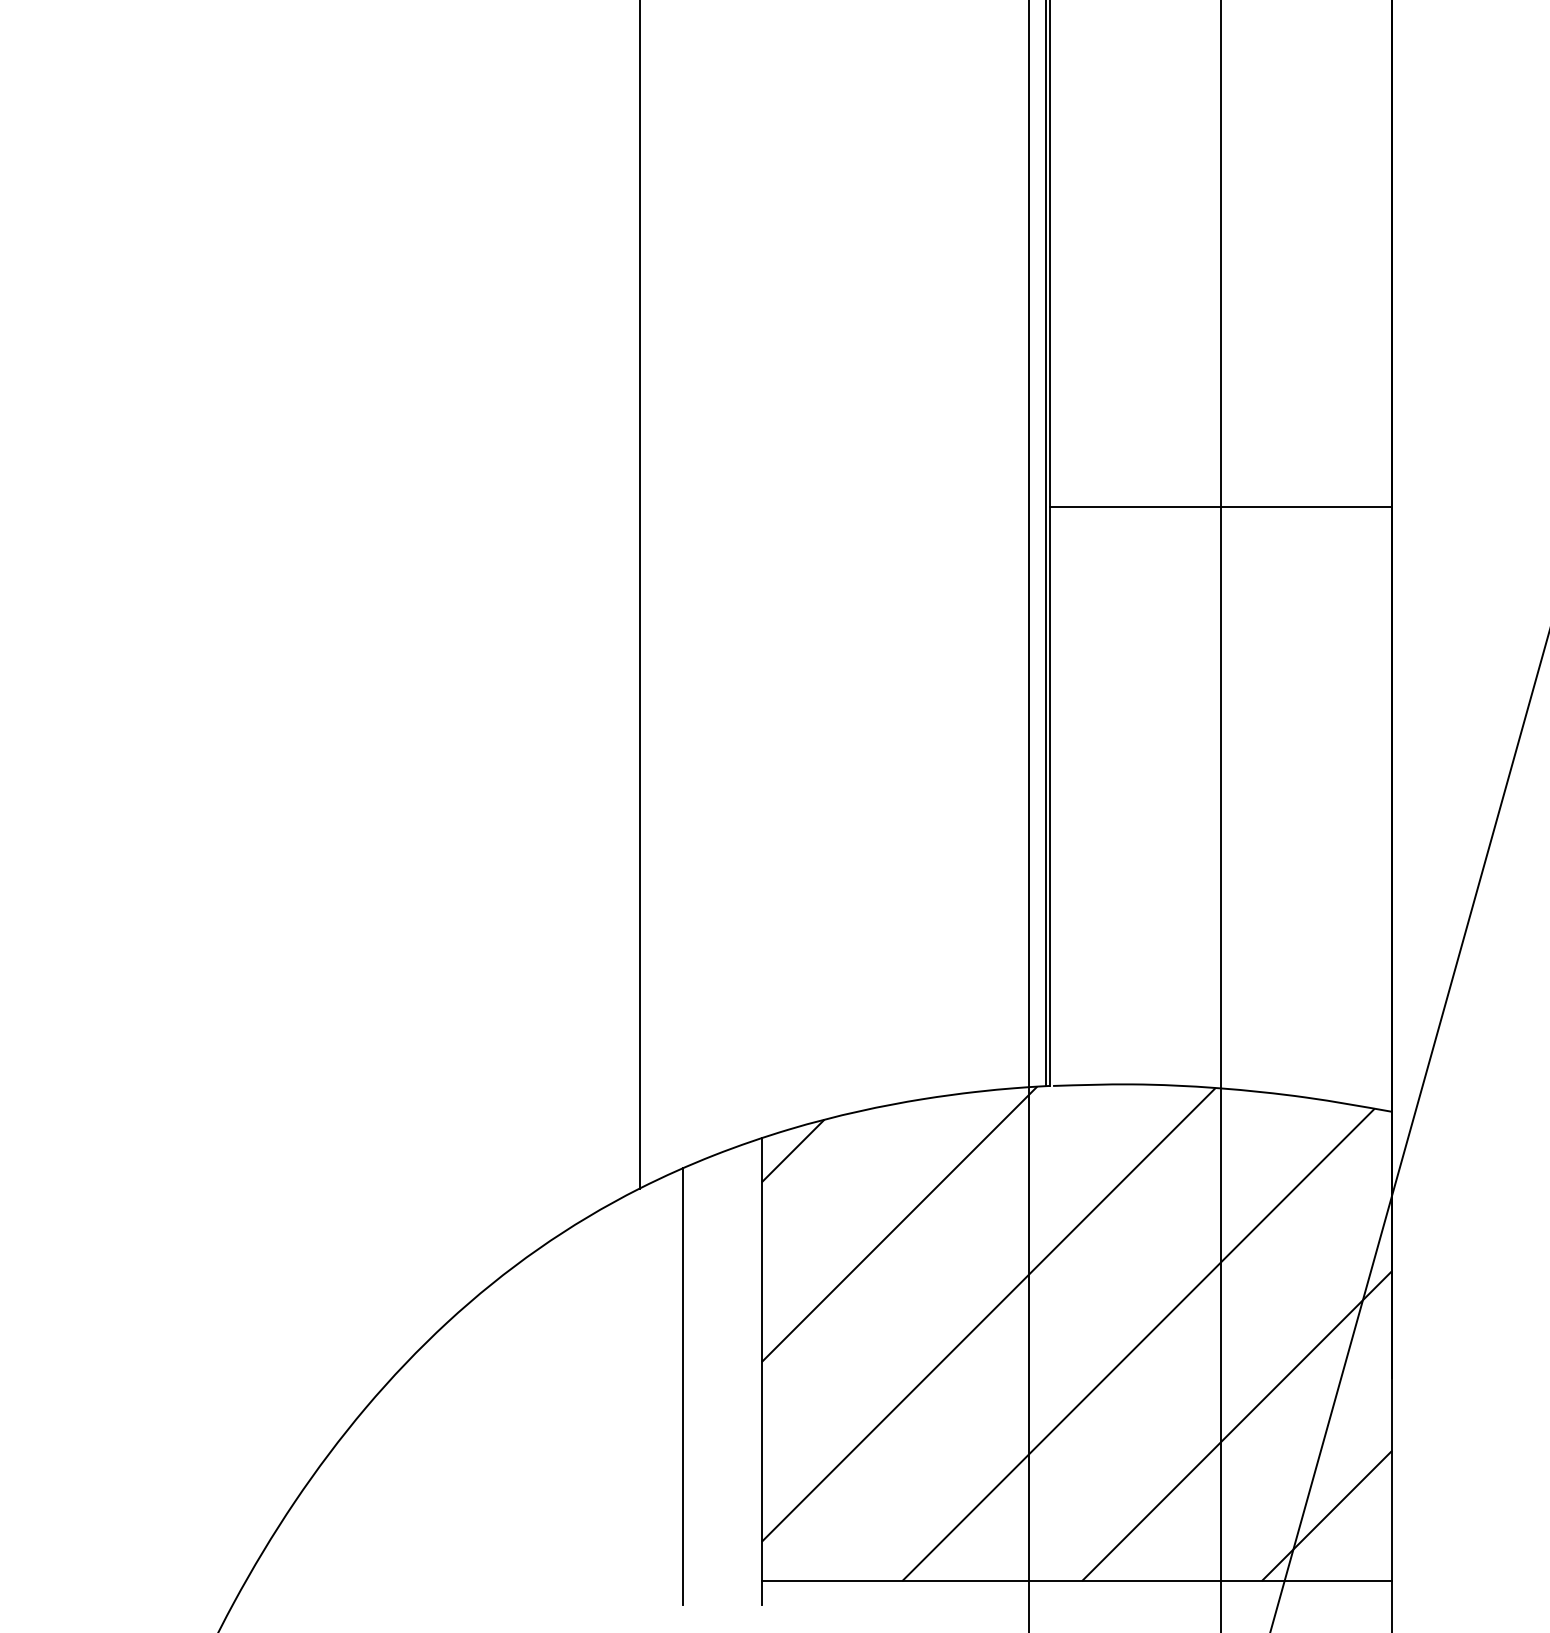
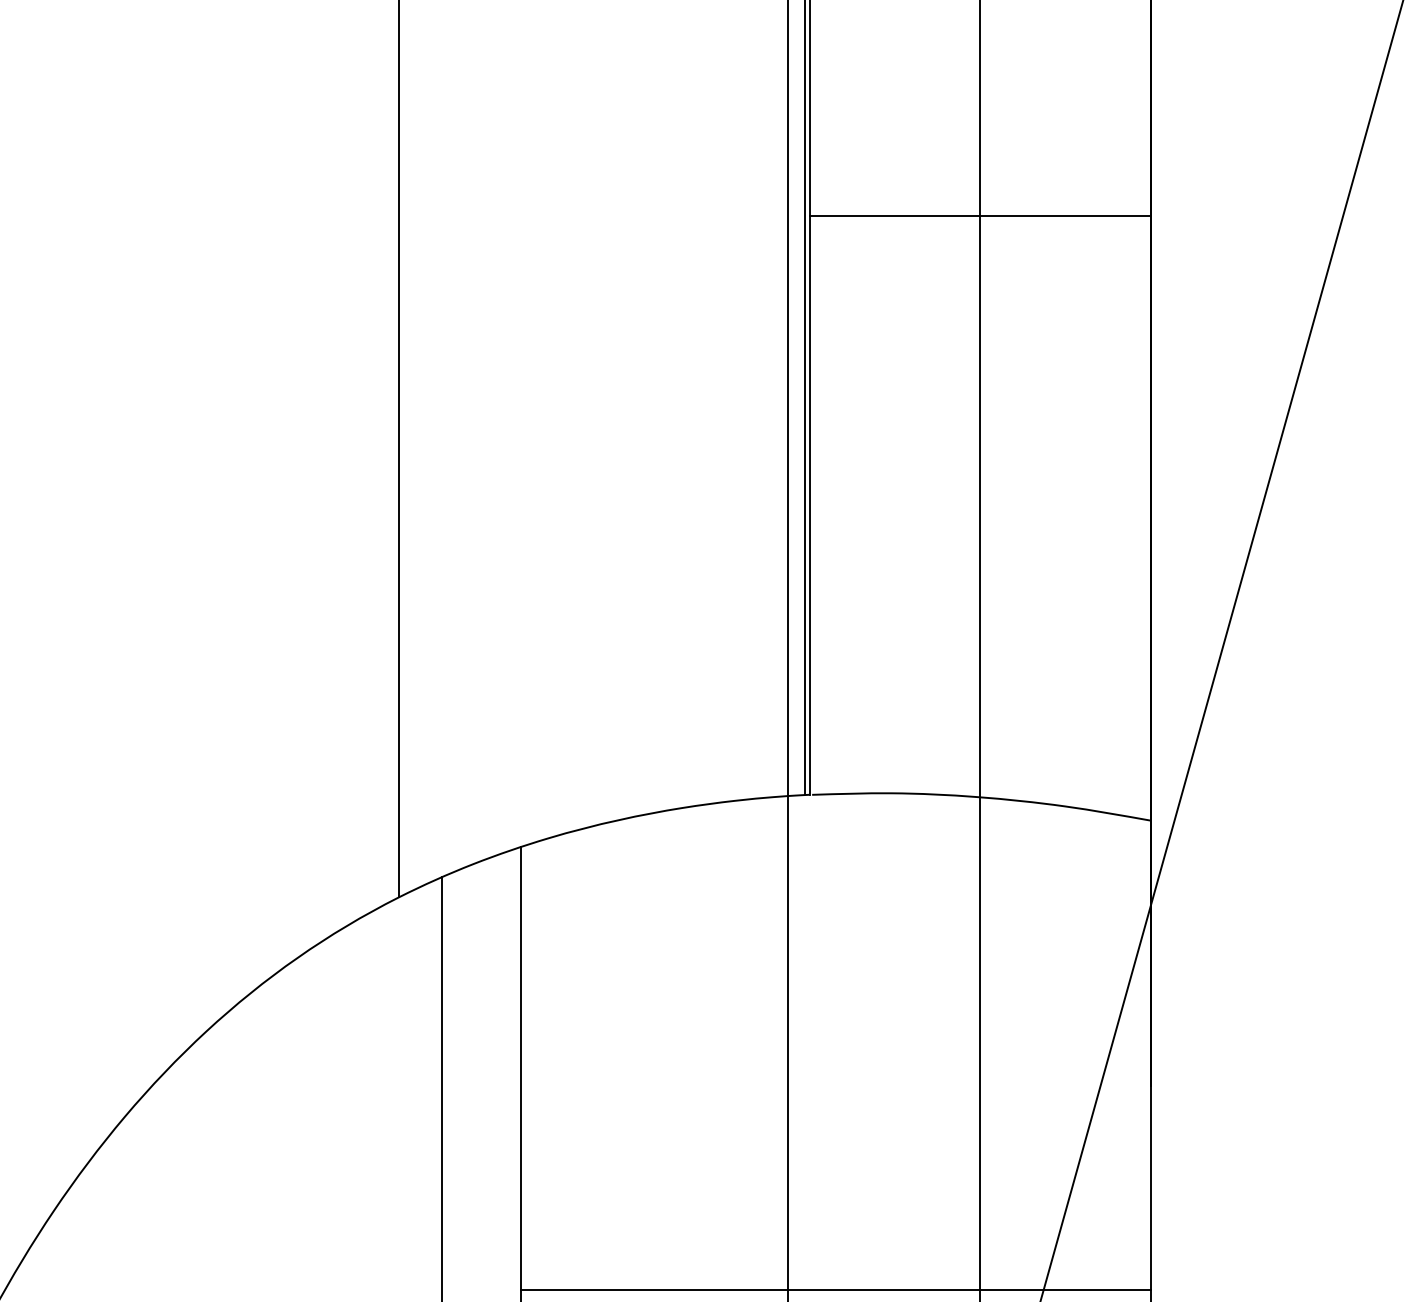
hatch: (1076, 1333) -> (835, 1042), removed

